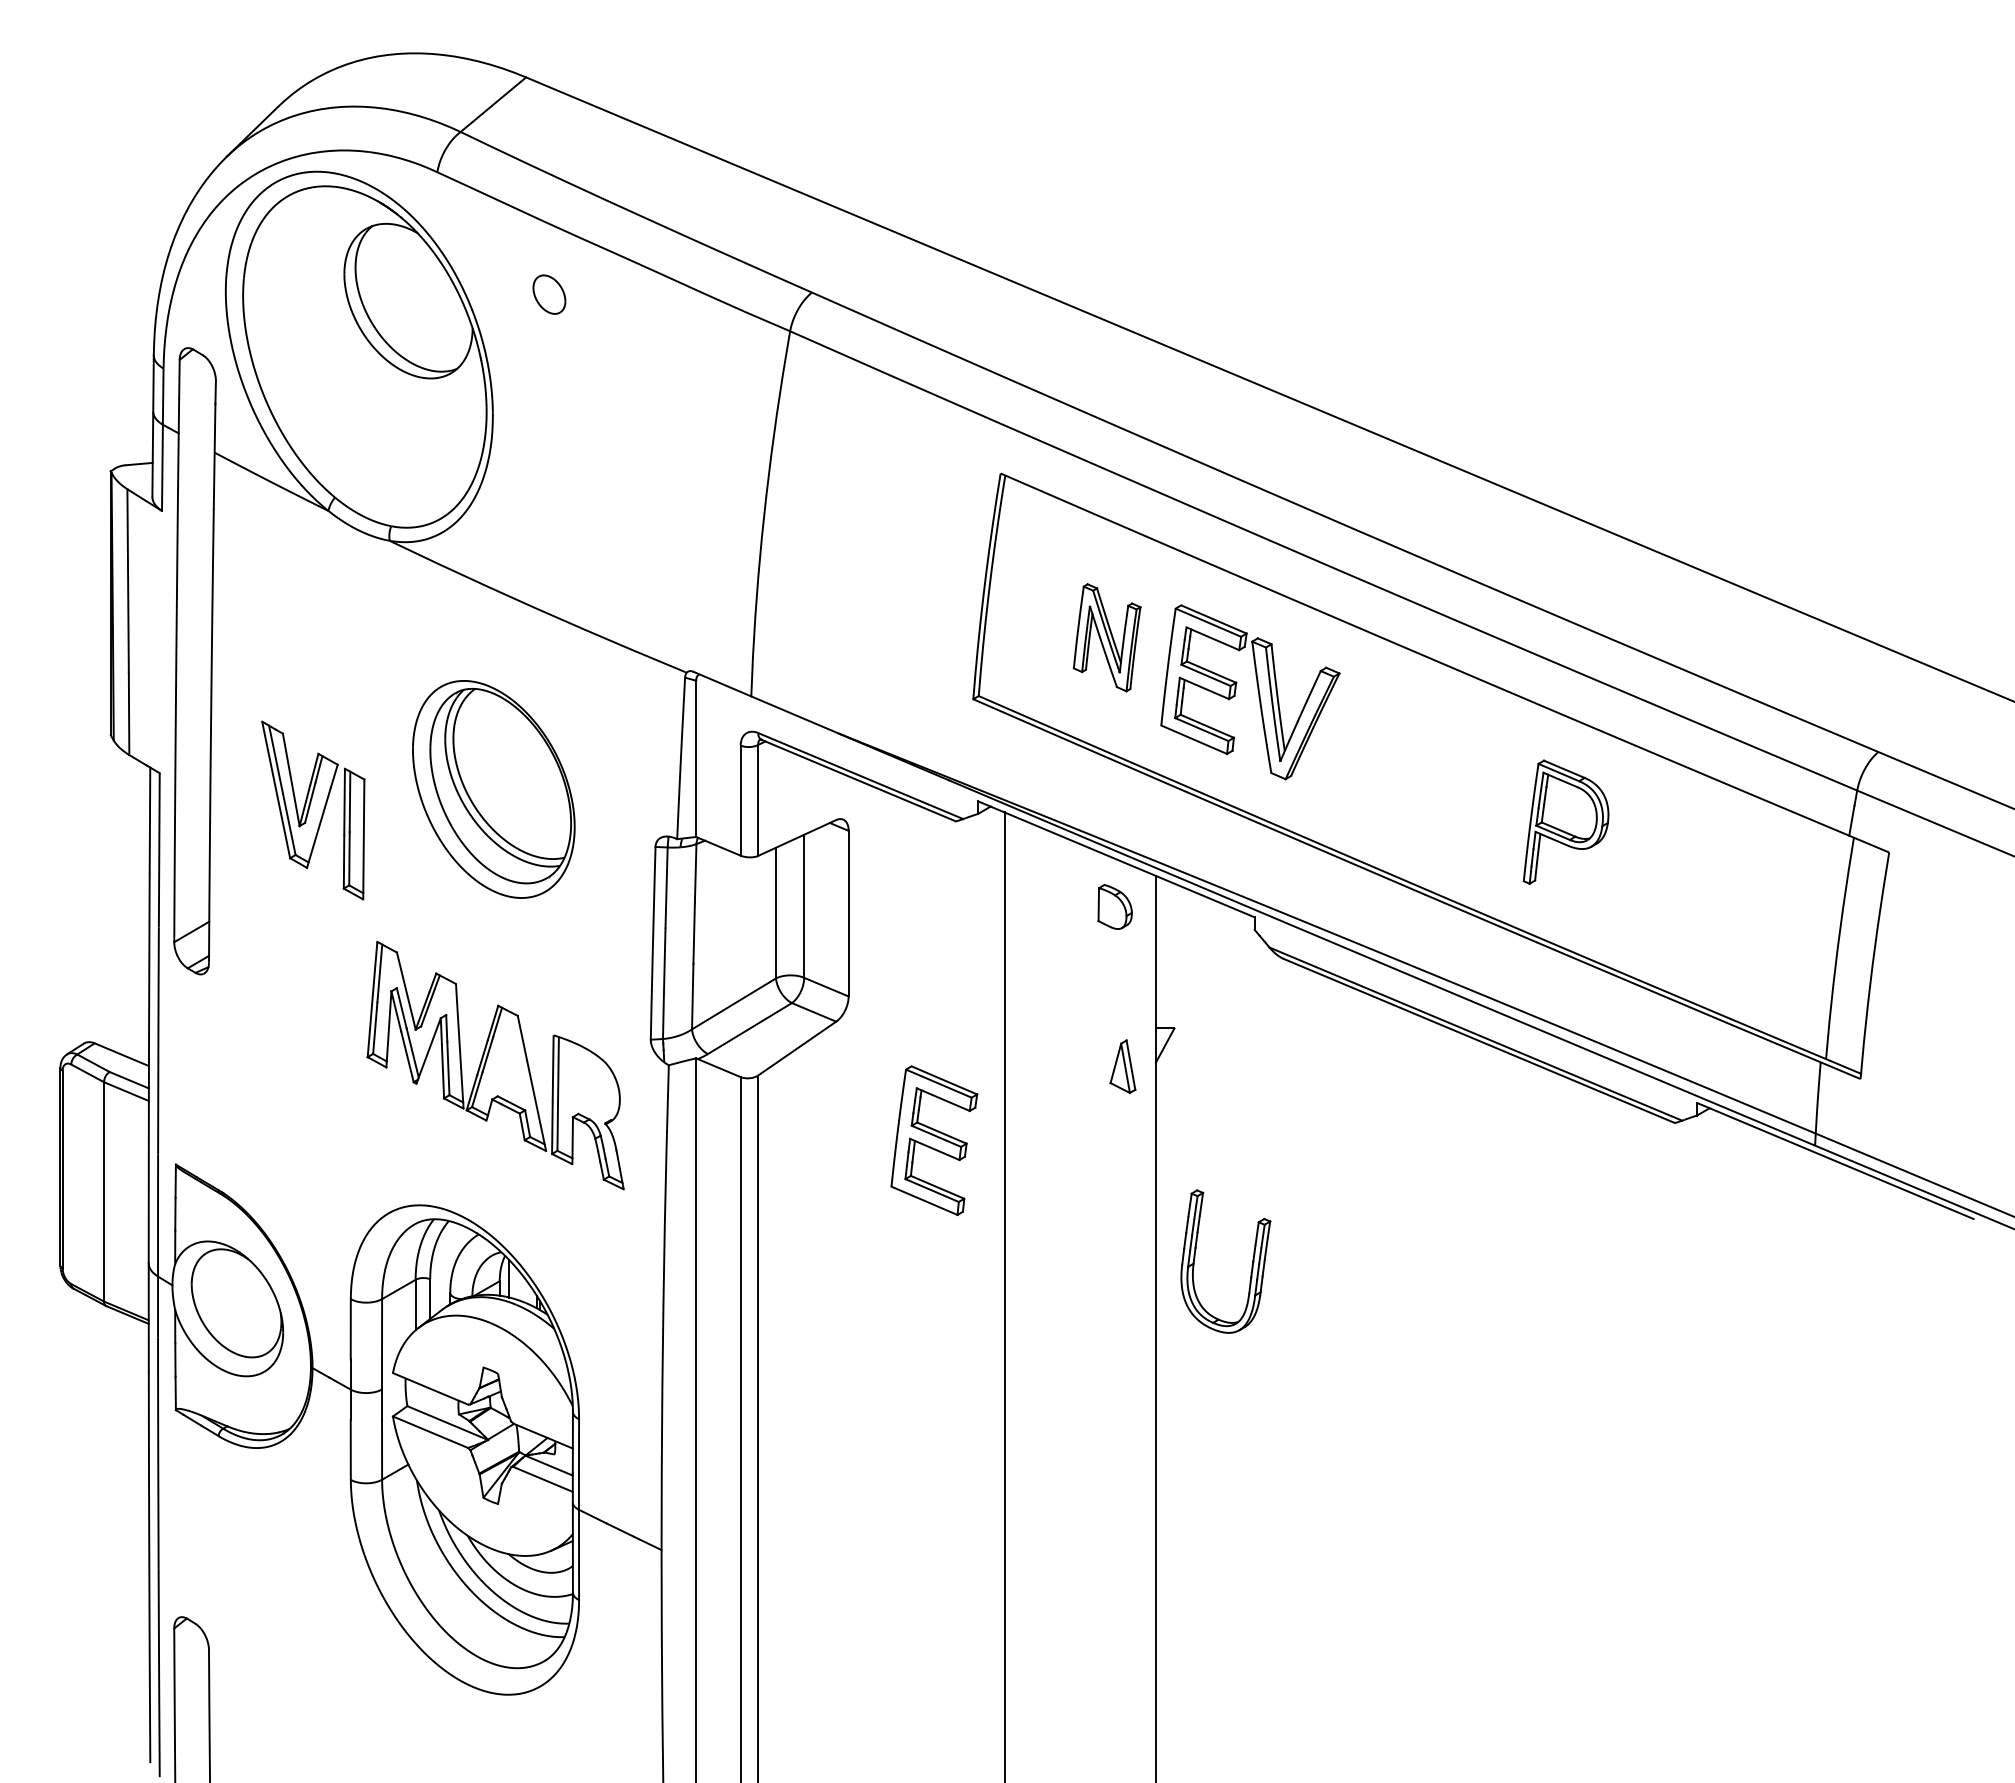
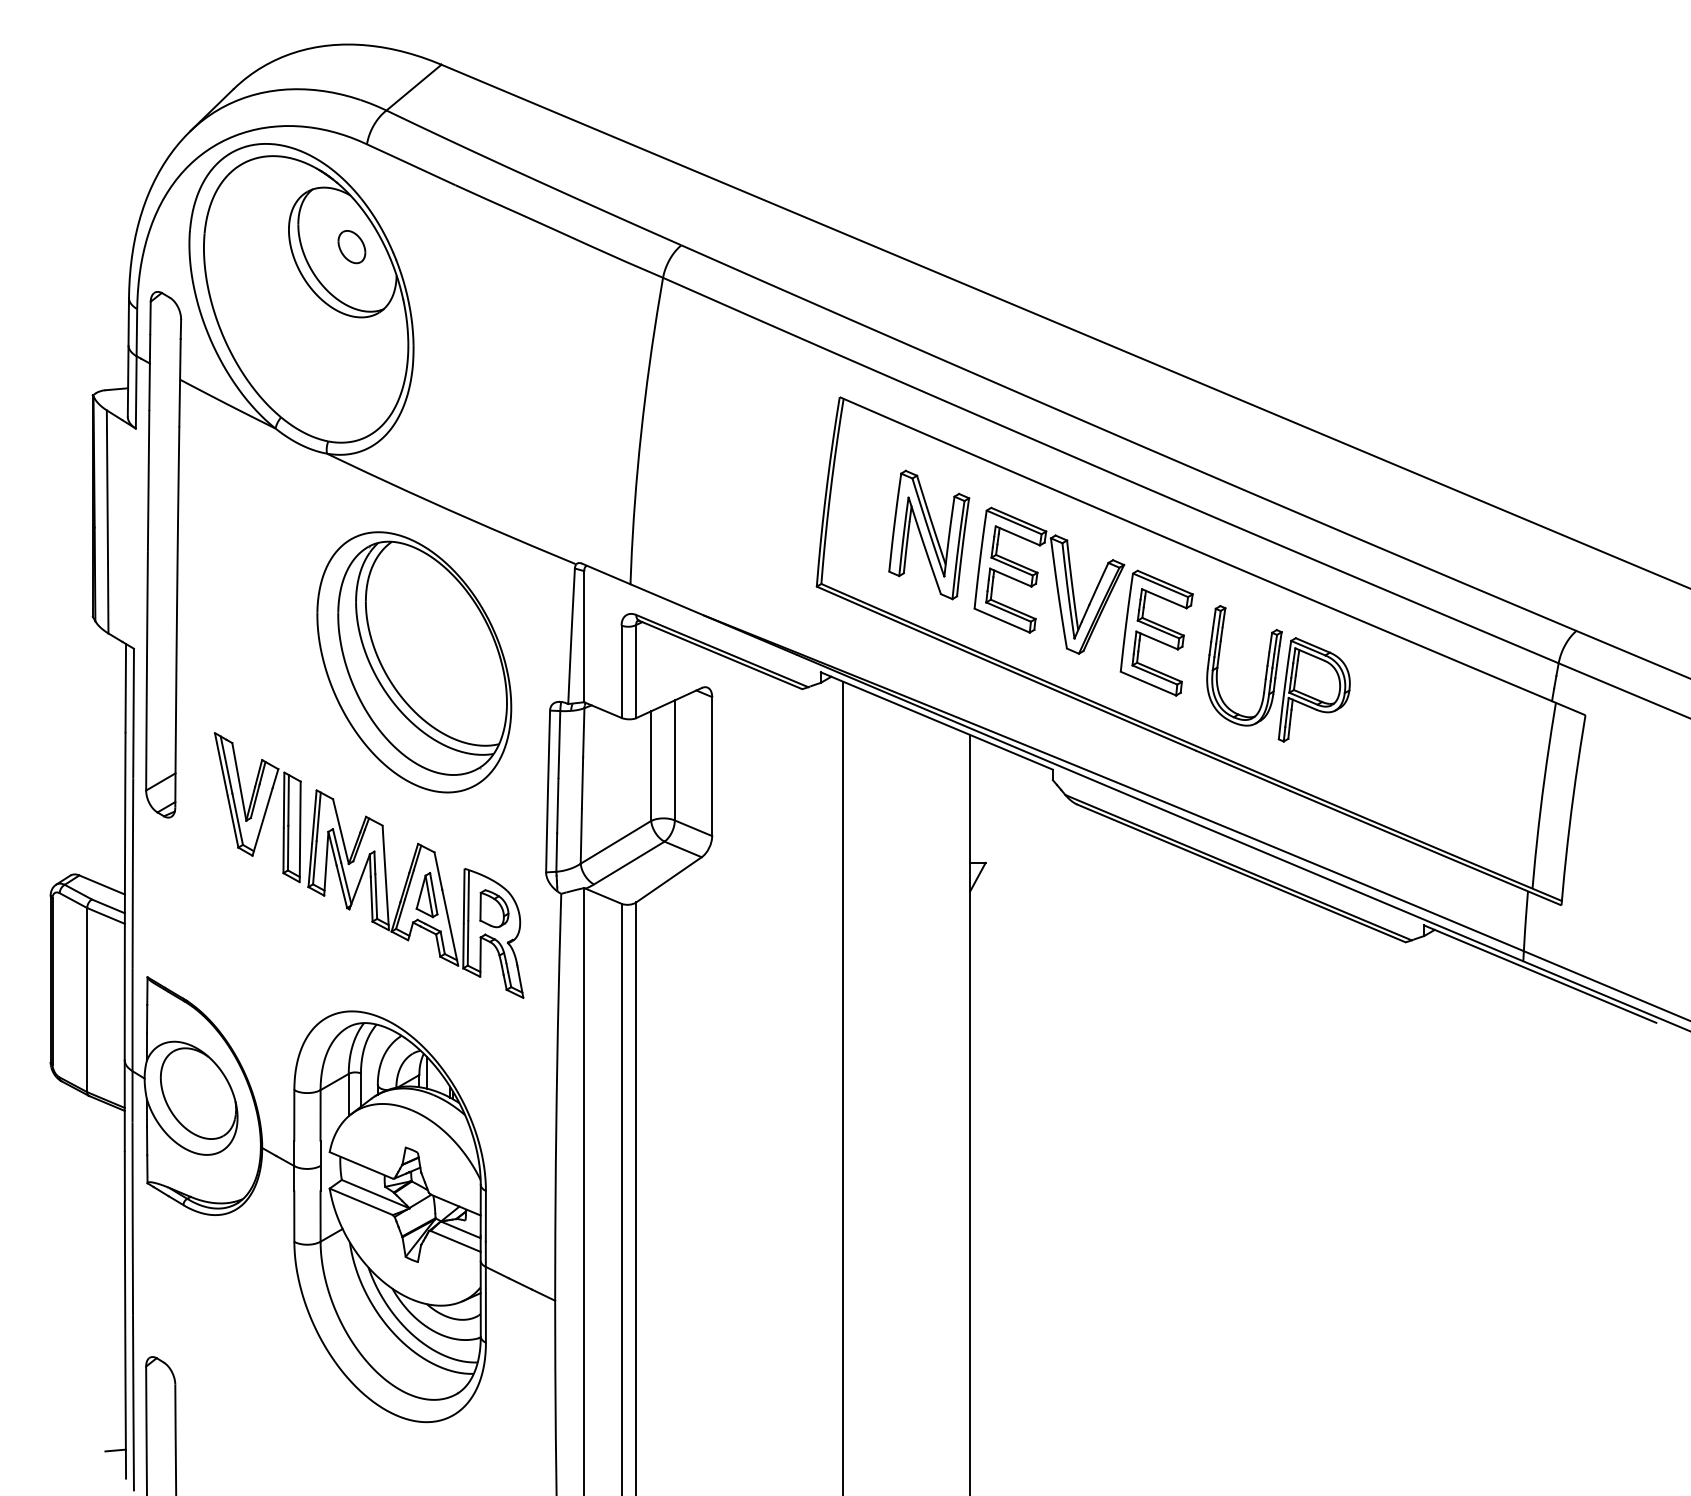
part: (549, 294) -> (351, 246), moved
part: (1106, 637) -> (928, 534), size x1.43
part: (493, 789) -> (414, 662), size x1.43
part: (313, 810) -> (257, 807), moved
part: (1114, 906) -> (493, 908), moved
part: (1122, 1066) -> (426, 894), moved
part: (934, 1140) -> (1156, 633), moved
part: (1251, 1265) -> (1265, 669), moved
line: (137, 1728) -> (115, 1450), added

